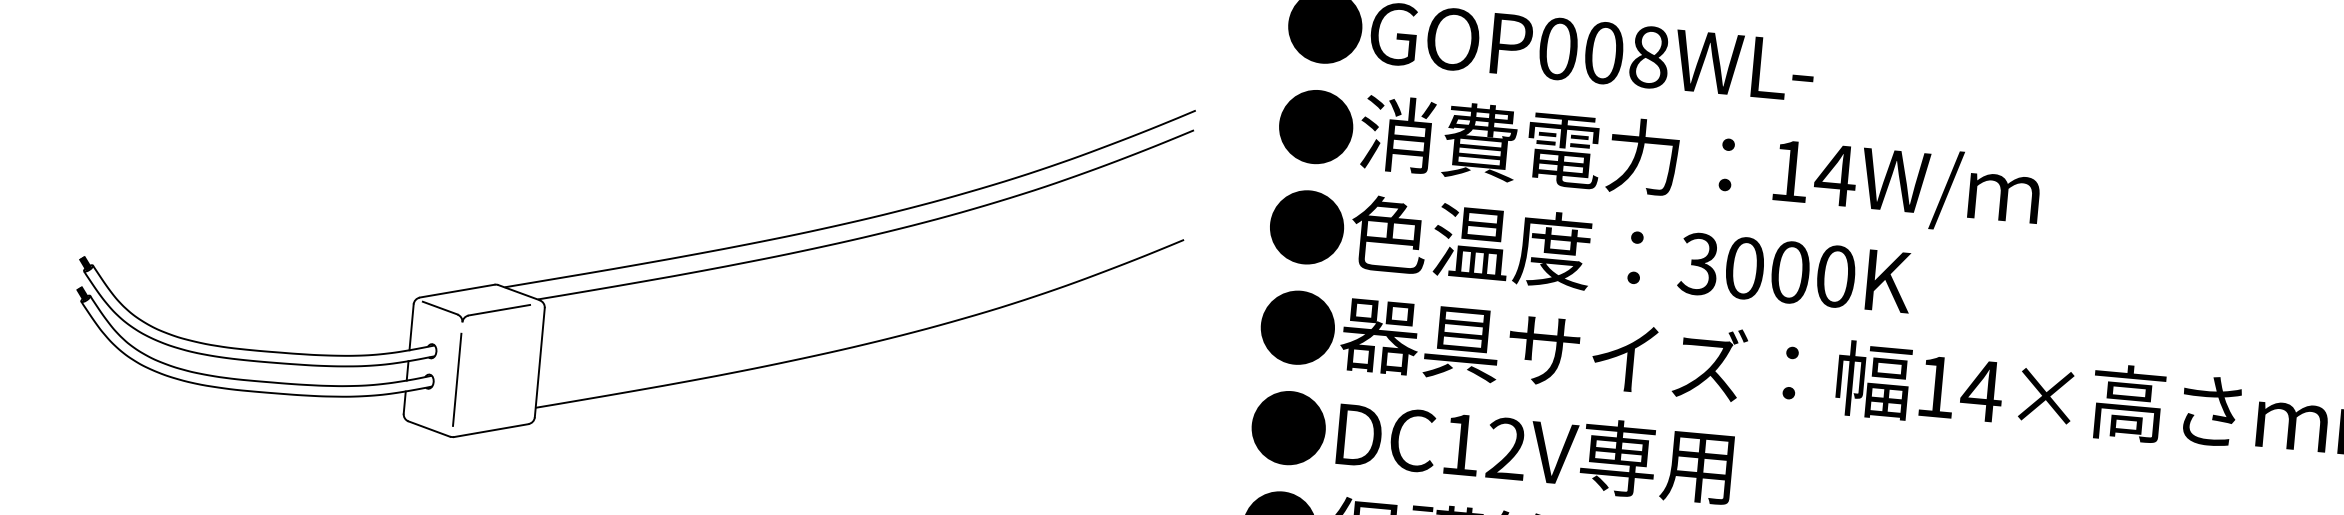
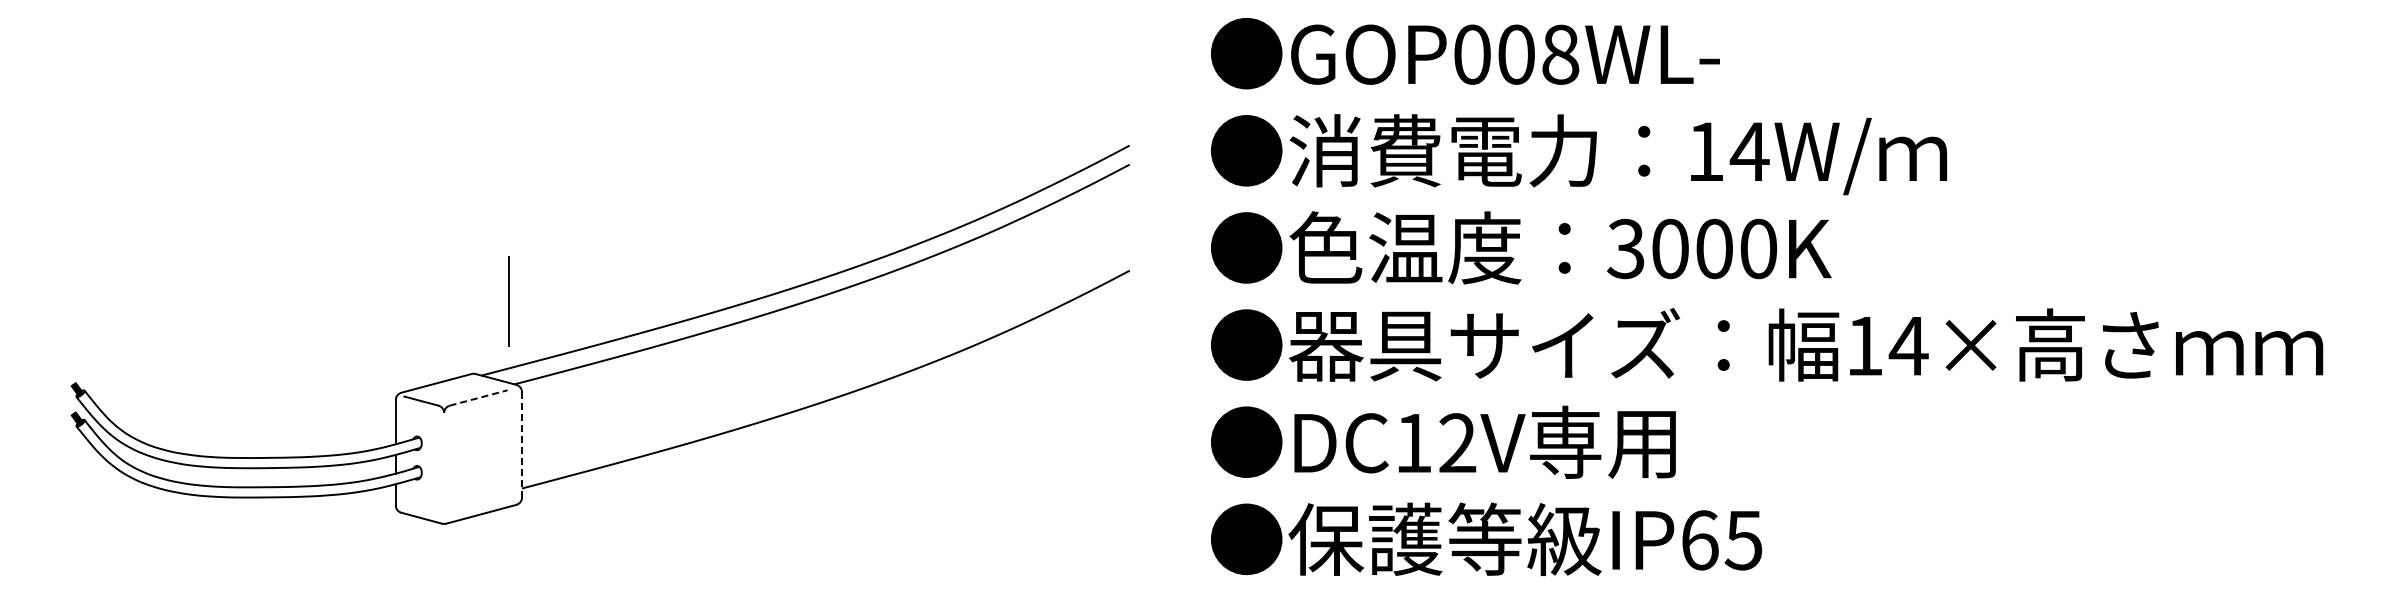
line: (500, 309) -> (479, 397), solid -> dashed
line: (540, 362) -> (522, 444), solid -> dashed
line: (456, 379) -> (508, 301), moved

